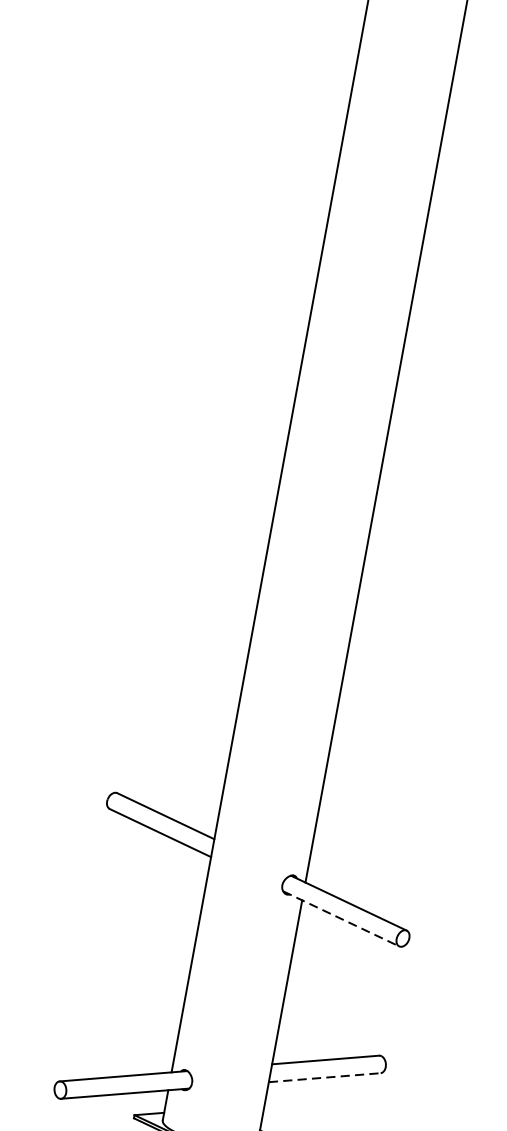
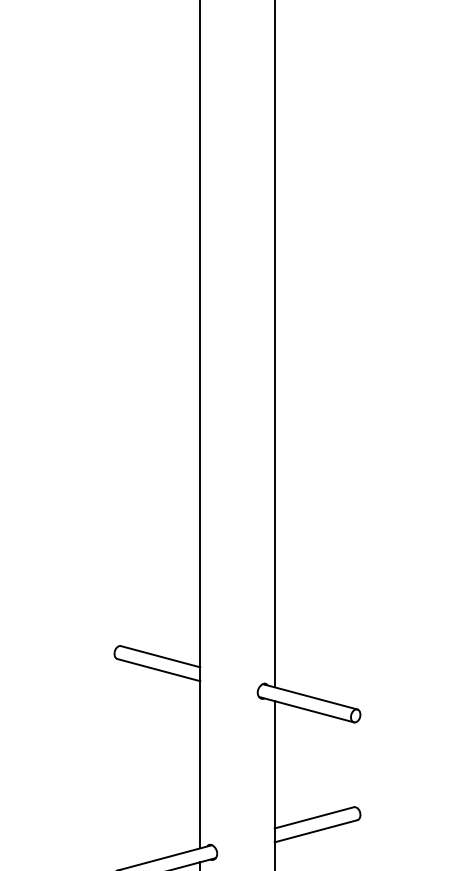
line: (341, 918) -> (306, 709), dashed -> solid
line: (325, 1078) -> (316, 831), dashed -> solid

